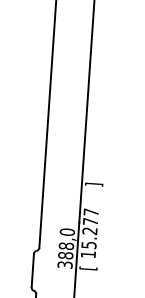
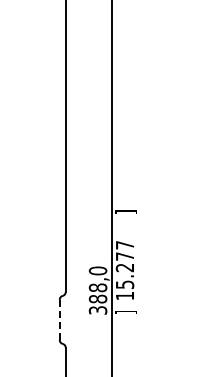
text: (87, 268) -> (125, 312), [ -> ]
line: (32, 271) -> (59, 320), solid -> dashed

